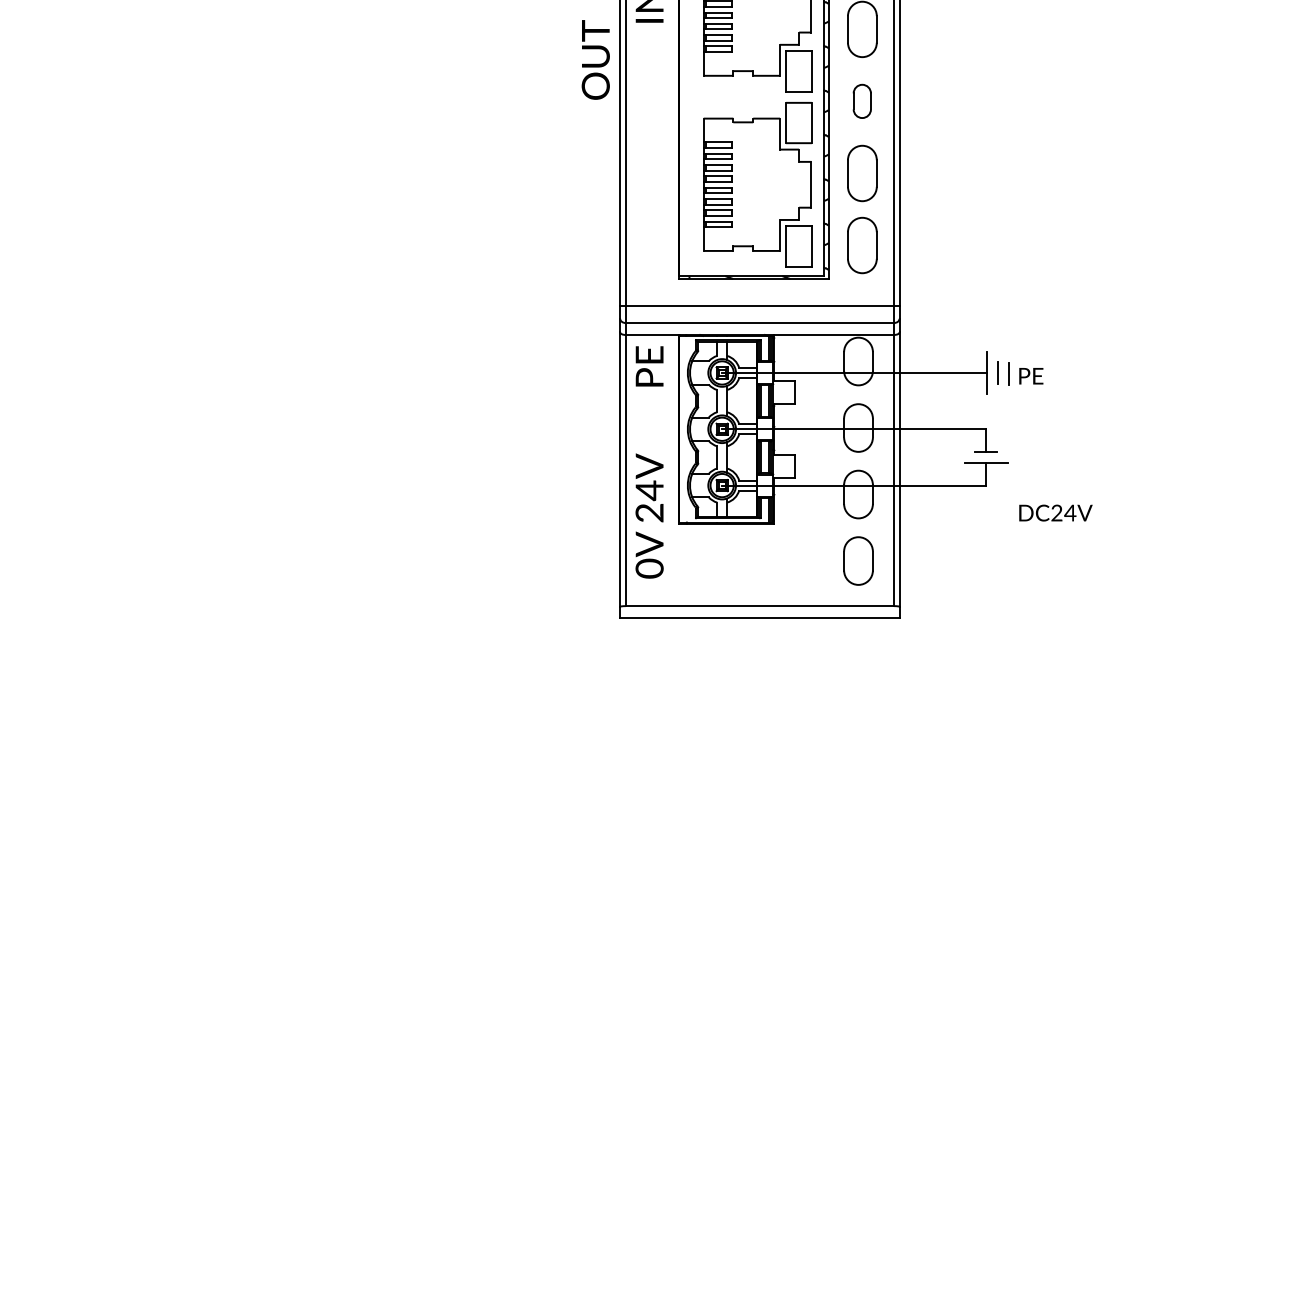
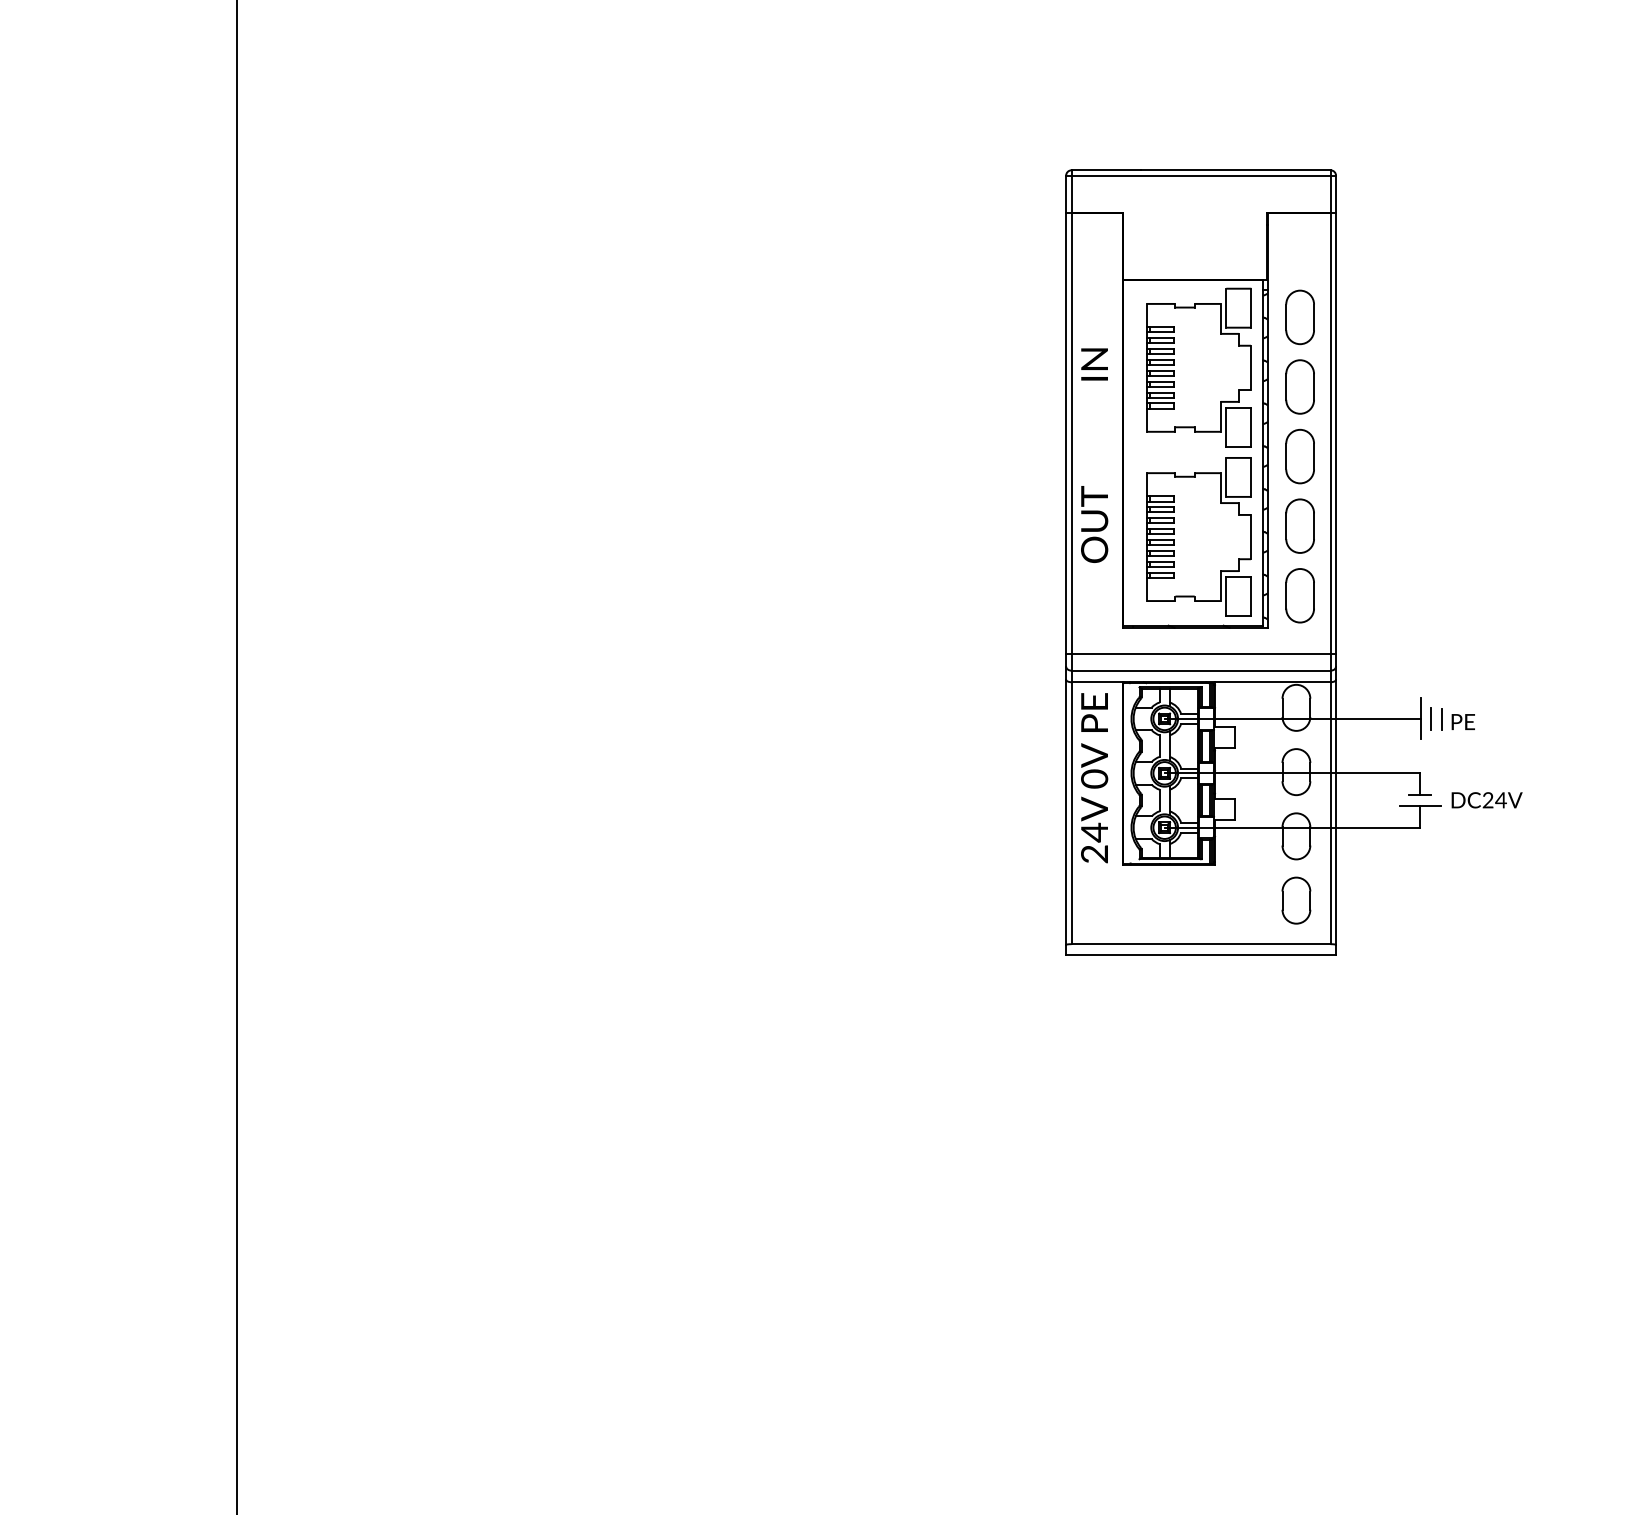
text: (595, 59) -> (1094, 524), moved
part: (861, 101) -> (1299, 456), size x1.67
text: (1055, 513) -> (1486, 800), moved
text: (649, 554) -> (1094, 765), moved

